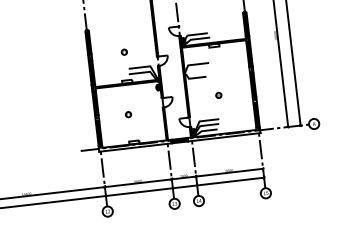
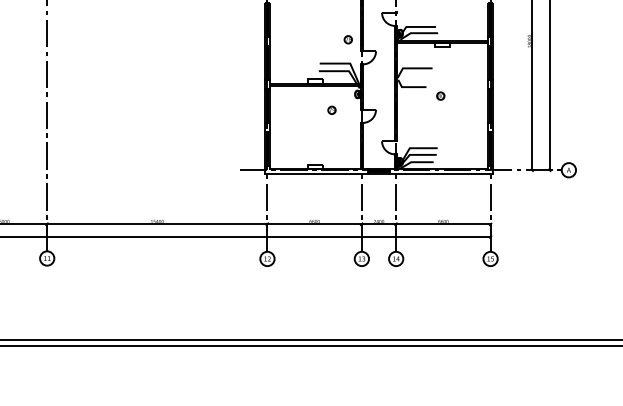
part: (123, 52) -> (347, 39), moved
part: (218, 95) -> (440, 95), moved
part: (128, 114) -> (331, 109), moved

